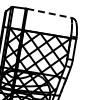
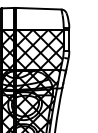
line: (49, 13) -> (38, 8), dashed -> solid

